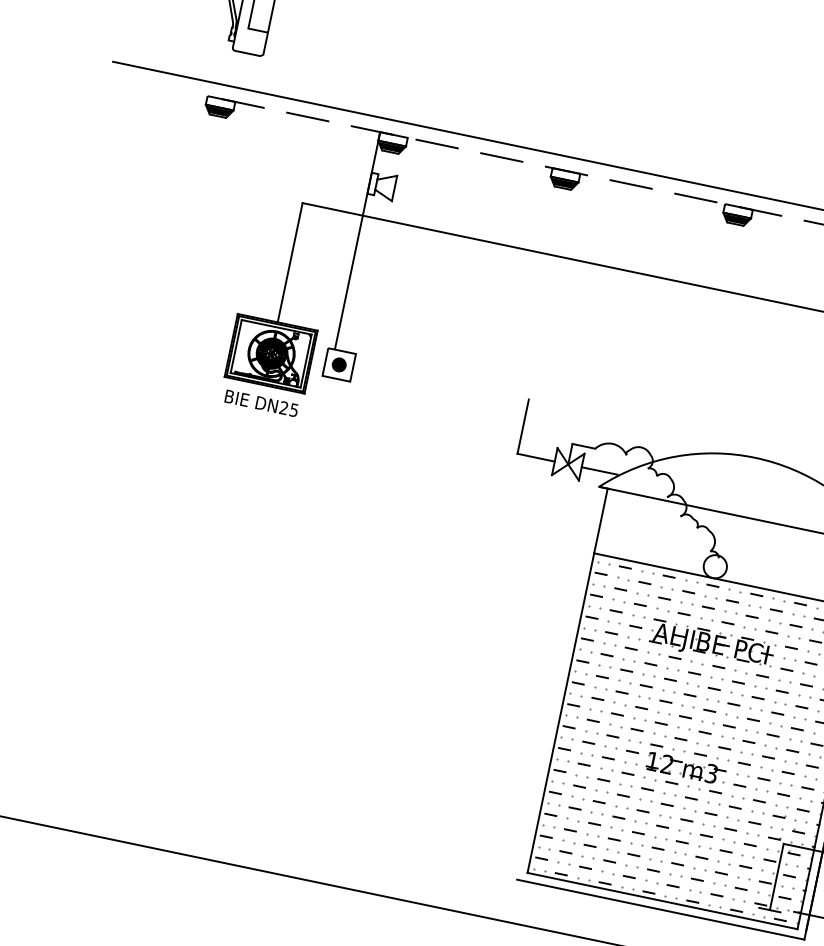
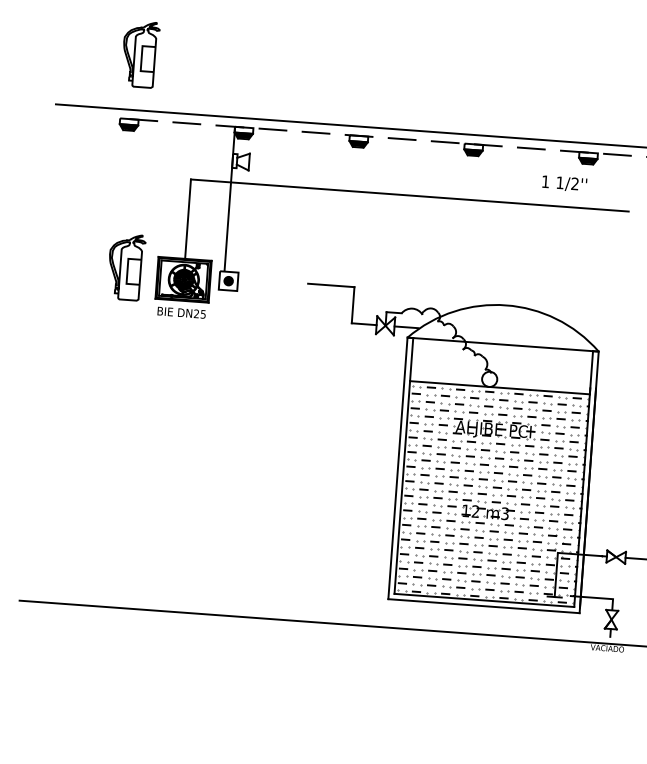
part: (188, 323) -> (127, 267), added
line: (494, 392) -> (331, 285), added
line: (557, 683) -> (397, 468), added

